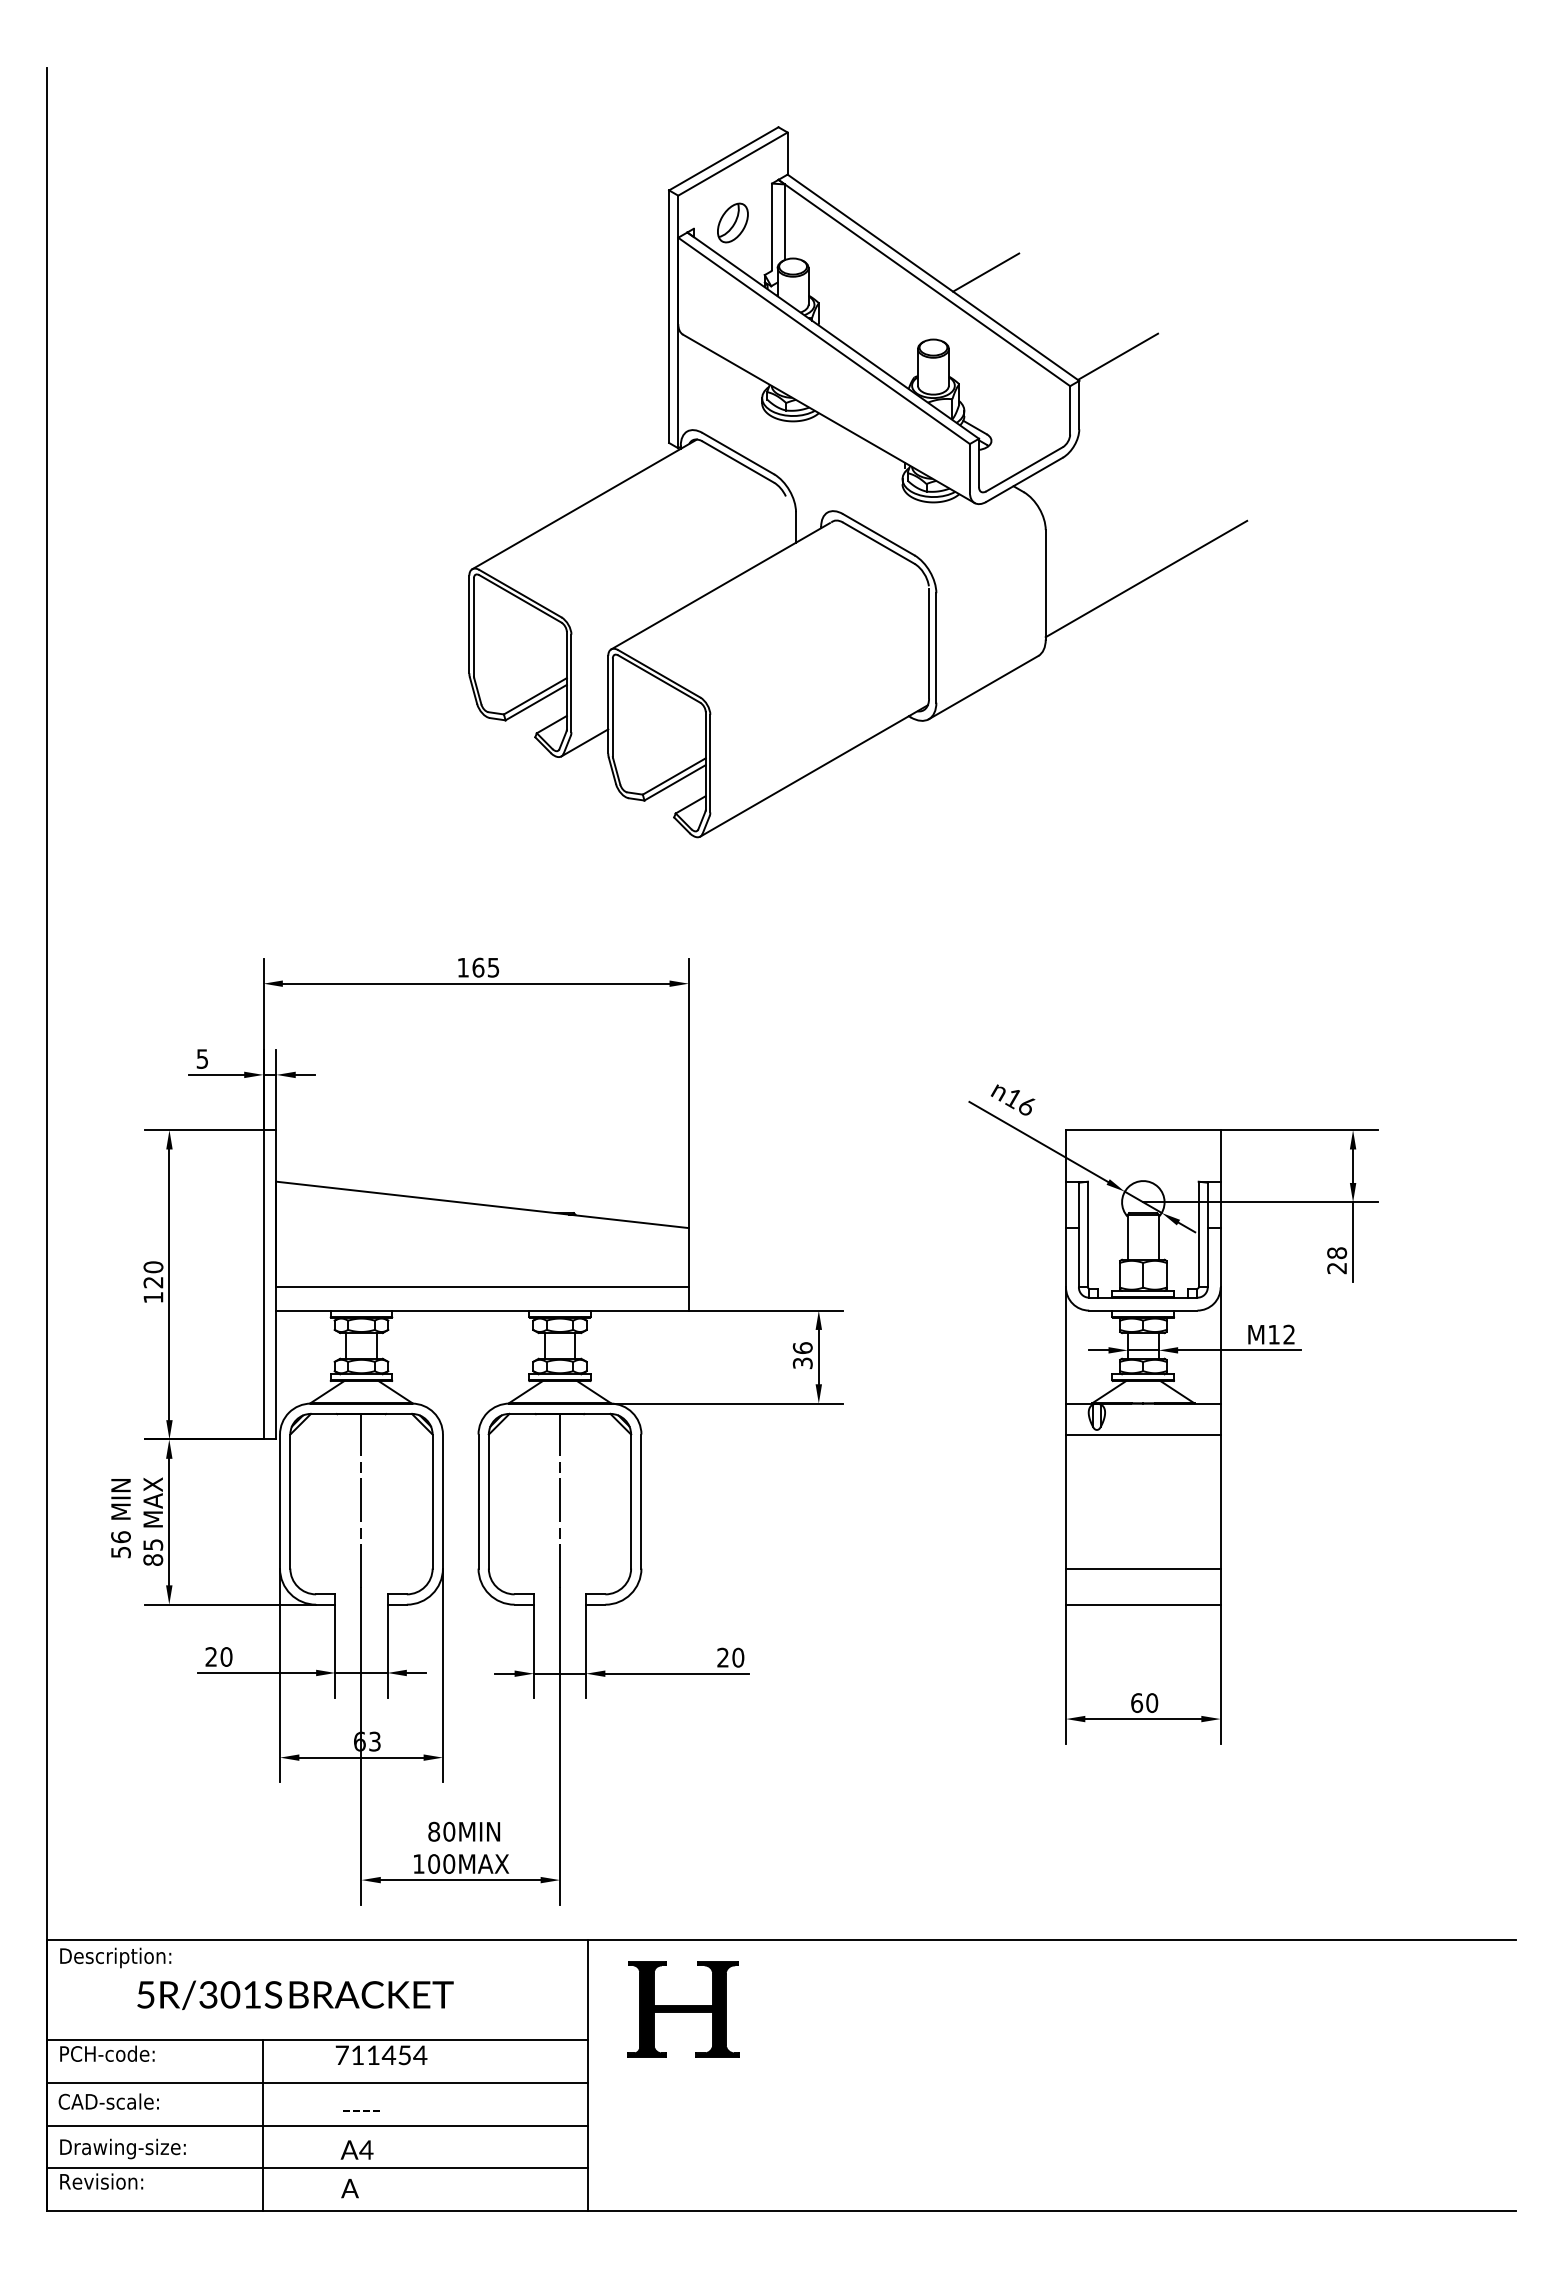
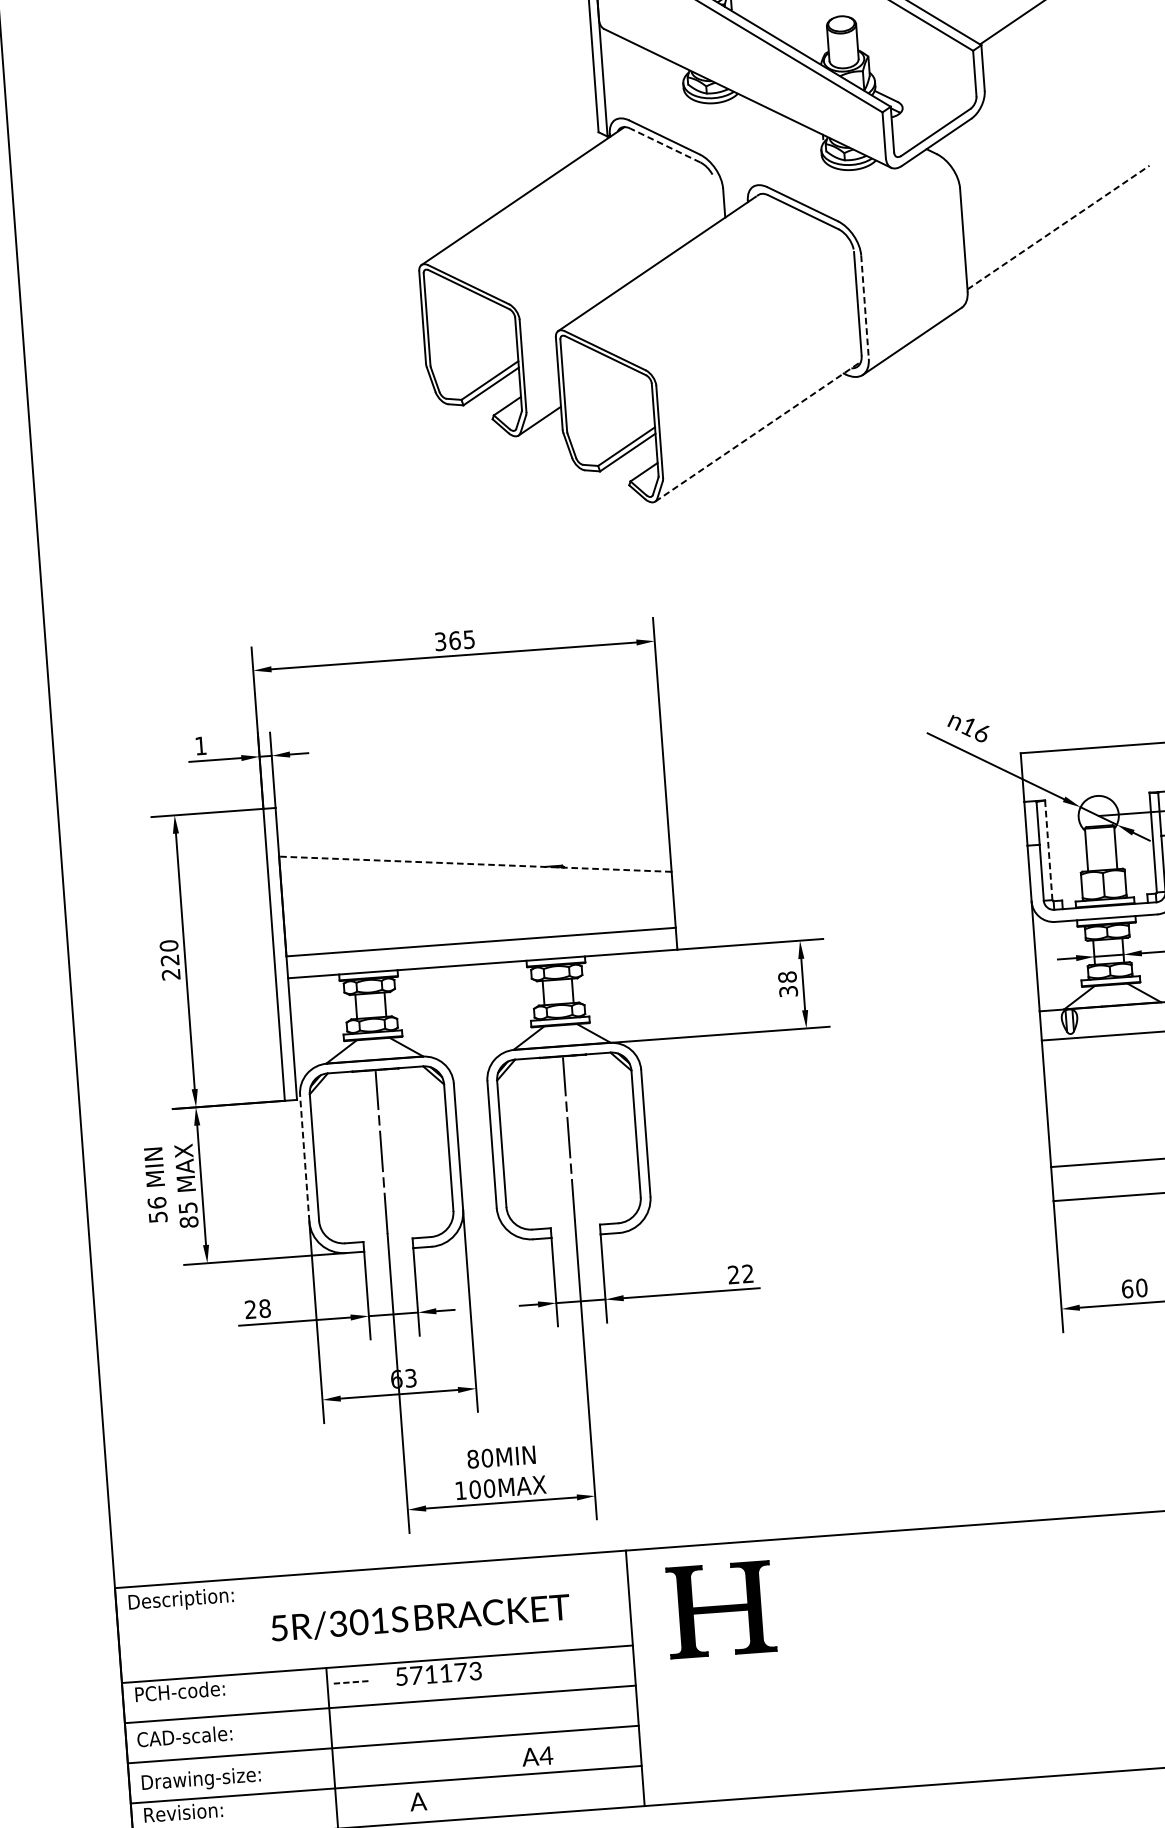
line: (737, 461) -> (664, 144), solid -> dashed
line: (1146, 578) -> (1058, 227), solid -> dashed
line: (936, 647) -> (865, 306), solid -> dashed
line: (814, 770) -> (758, 431), solid -> dashed
text: (462, 967) -> (439, 641), 165 -> 365
text: (201, 1058) -> (199, 745), 5 -> 1
line: (482, 1204) -> (475, 863), solid -> dashed
line: (1087, 1234) -> (1048, 850), solid -> dashed
text: (153, 1297) -> (171, 974), 120 -> 220
text: (802, 1348) -> (787, 977), 36 -> 38
line: (280, 1501) -> (305, 1158), solid -> dashed
text: (226, 1656) -> (264, 1308), 20 -> 28
text: (738, 1657) -> (748, 1273), 20 -> 22
text: (295, 1995) -> (420, 1618), moved
text: (381, 2055) -> (438, 1674), 711454 -> 571173
text: (361, 2110) -> (351, 1682), moved
text: (356, 2149) -> (536, 1755), moved

